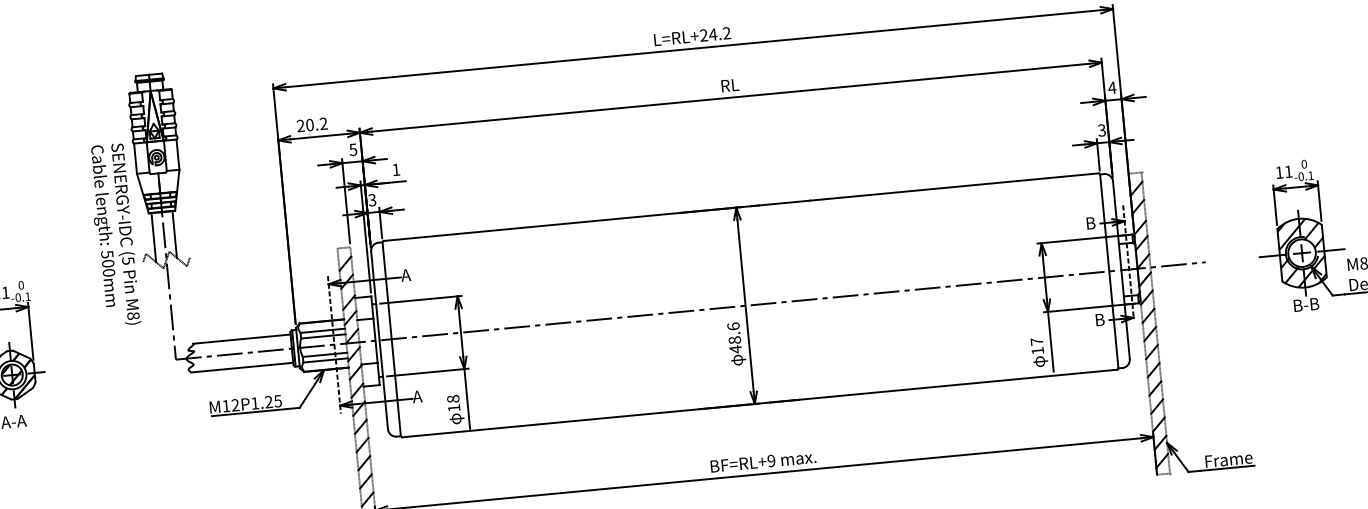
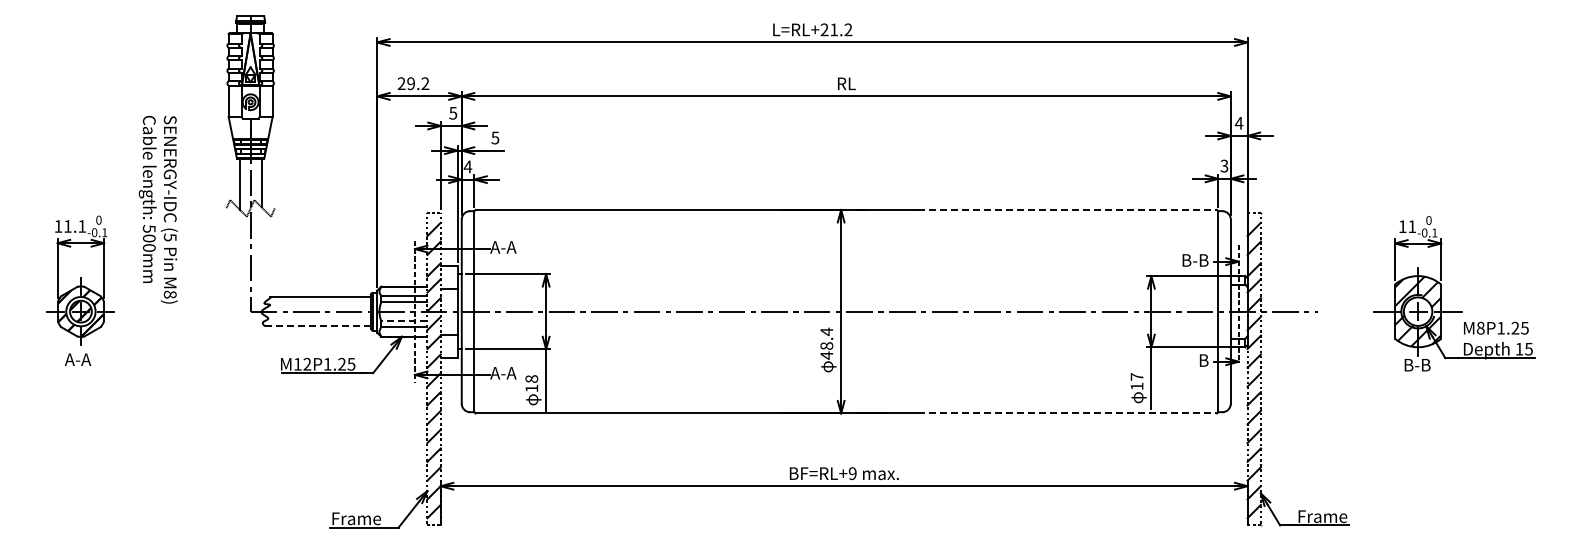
text: (712, 34) -> (833, 29), L=RL+24.2 -> L=RL+21.2
text: (310, 124) -> (411, 83), 20.2 -> 29.2
text: (396, 169) -> (495, 137), 1 -> 5
line: (954, 186) -> (1067, 209), solid -> dashed
text: (371, 199) -> (467, 166), 3 -> 4
text: (1076, 224) -> (1189, 260), B -> B-B
text: (113, 234) -> (157, 209), moved
text: (418, 274) -> (508, 247), A -> A-A
text: (733, 327) -> (826, 332), 48.6 -> 48.4
line: (324, 355) -> (403, 321), solid -> dashed
line: (241, 367) -> (317, 326), solid -> dashed
line: (973, 383) -> (1067, 413), solid -> dashed
text: (430, 395) -> (508, 373), A -> A-A

